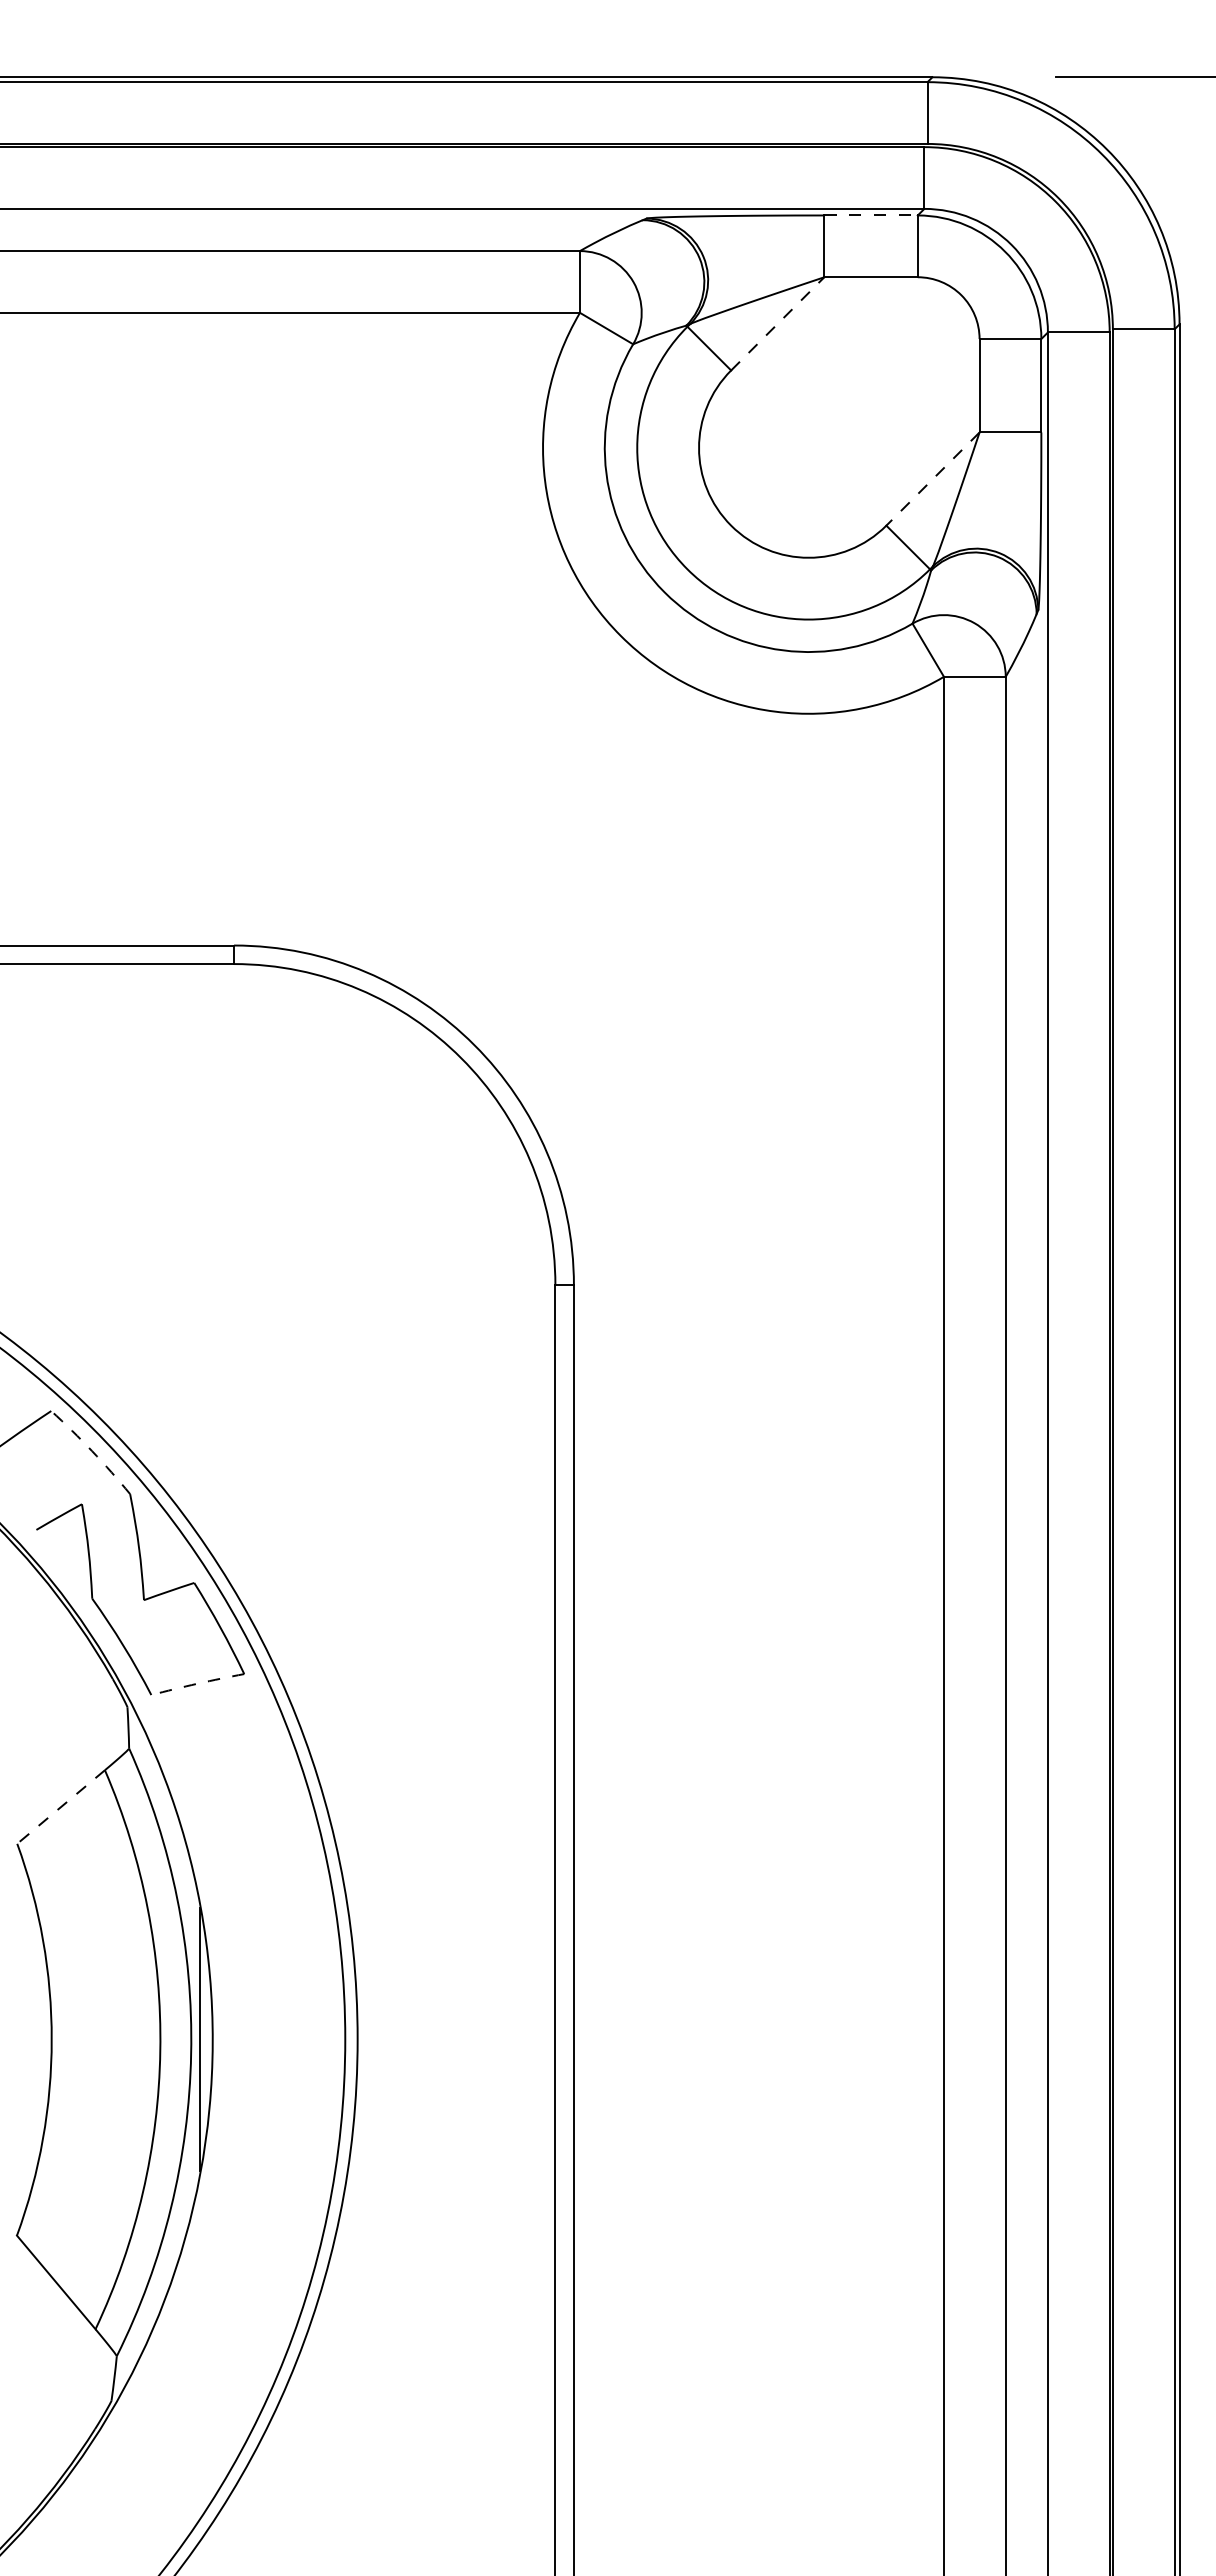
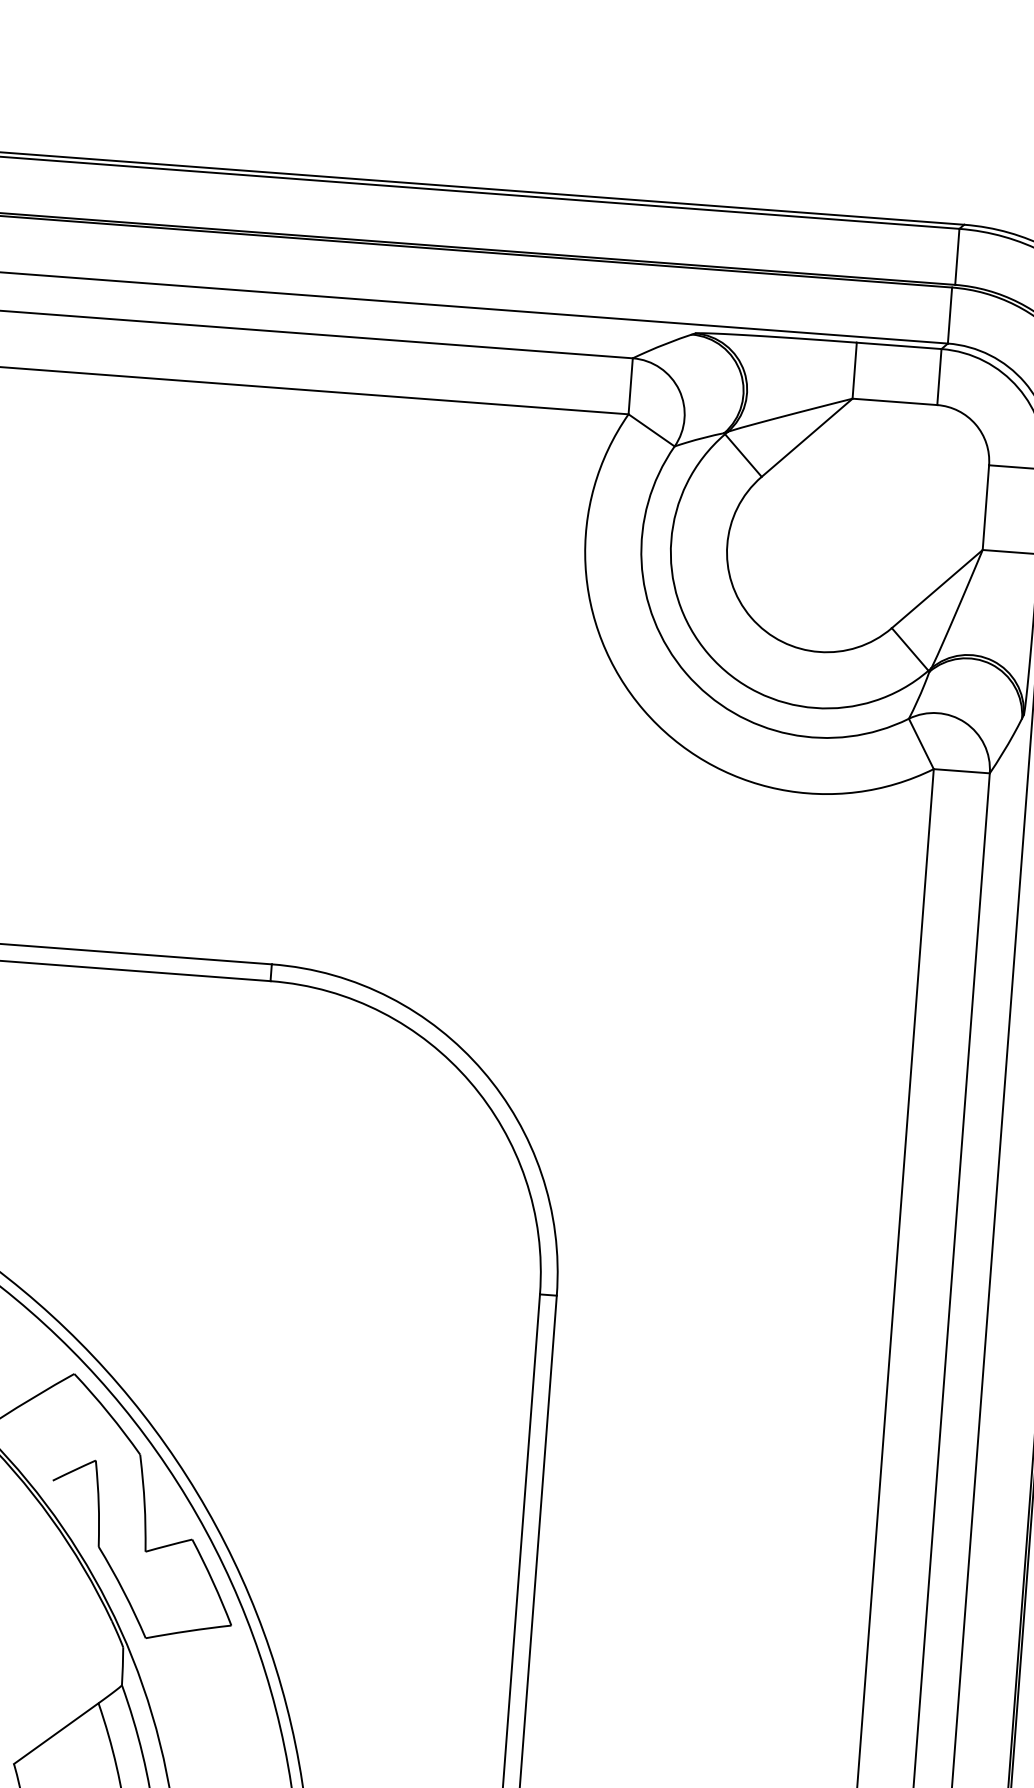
line: (871, 215) -> (899, 345), dashed -> solid
line: (777, 323) -> (806, 437), dashed -> solid
line: (932, 479) -> (936, 589), dashed -> solid
arc: (92, 1451) -> (108, 1413), dashed -> solid
arc: (197, 1683) -> (188, 1630), dashed -> solid
line: (60, 1807) -> (55, 1734), dashed -> solid

